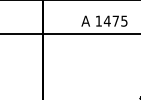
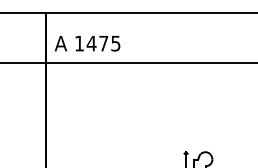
text: (104, 21) -> (87, 43), moved

